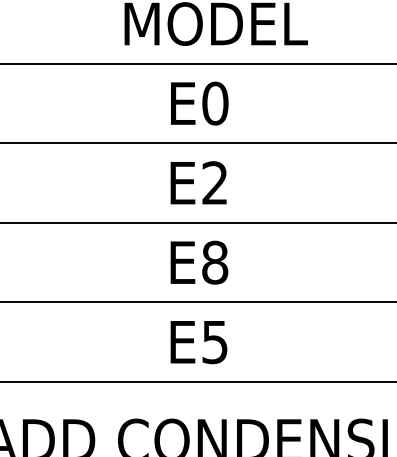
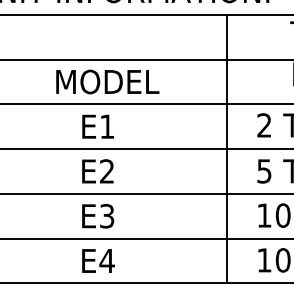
text: (215, 103) -> (107, 126), E0 -> E1
text: (213, 263) -> (106, 216), E8 -> E3
text: (213, 343) -> (106, 261), E5 -> E4

